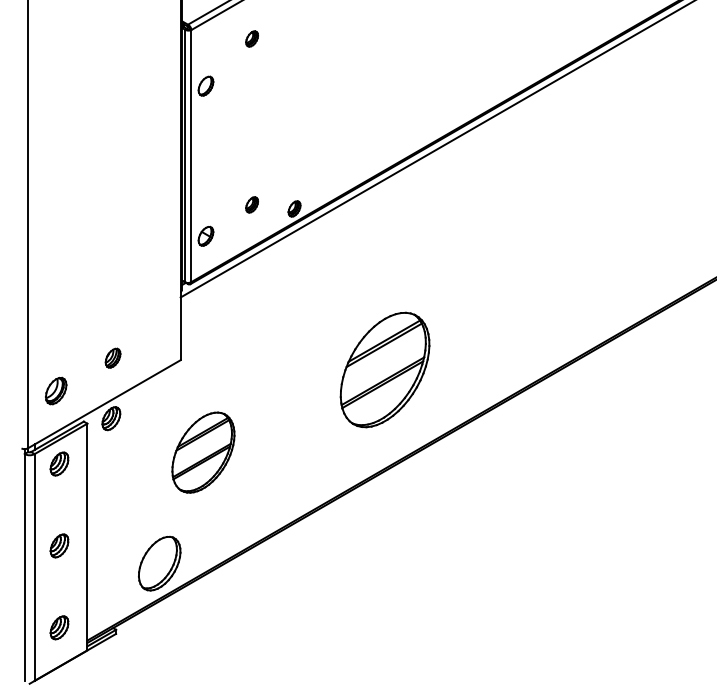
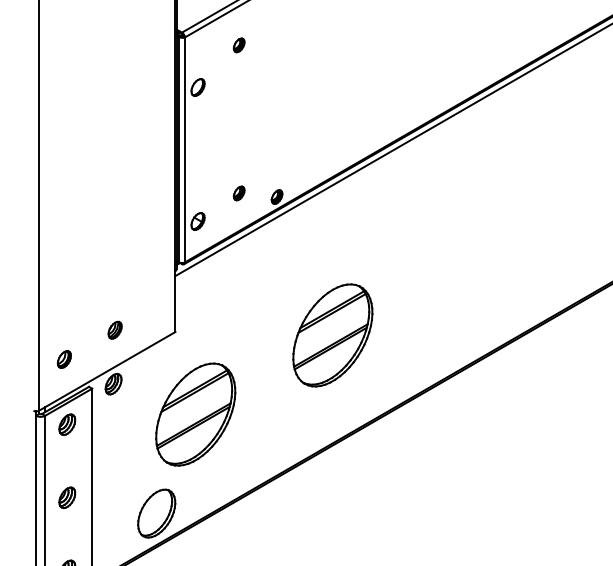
part: (384, 369) -> (332, 334), moved
part: (56, 390) -> (64, 359), size x0.71
part: (203, 452) -> (195, 414), size x1.43

